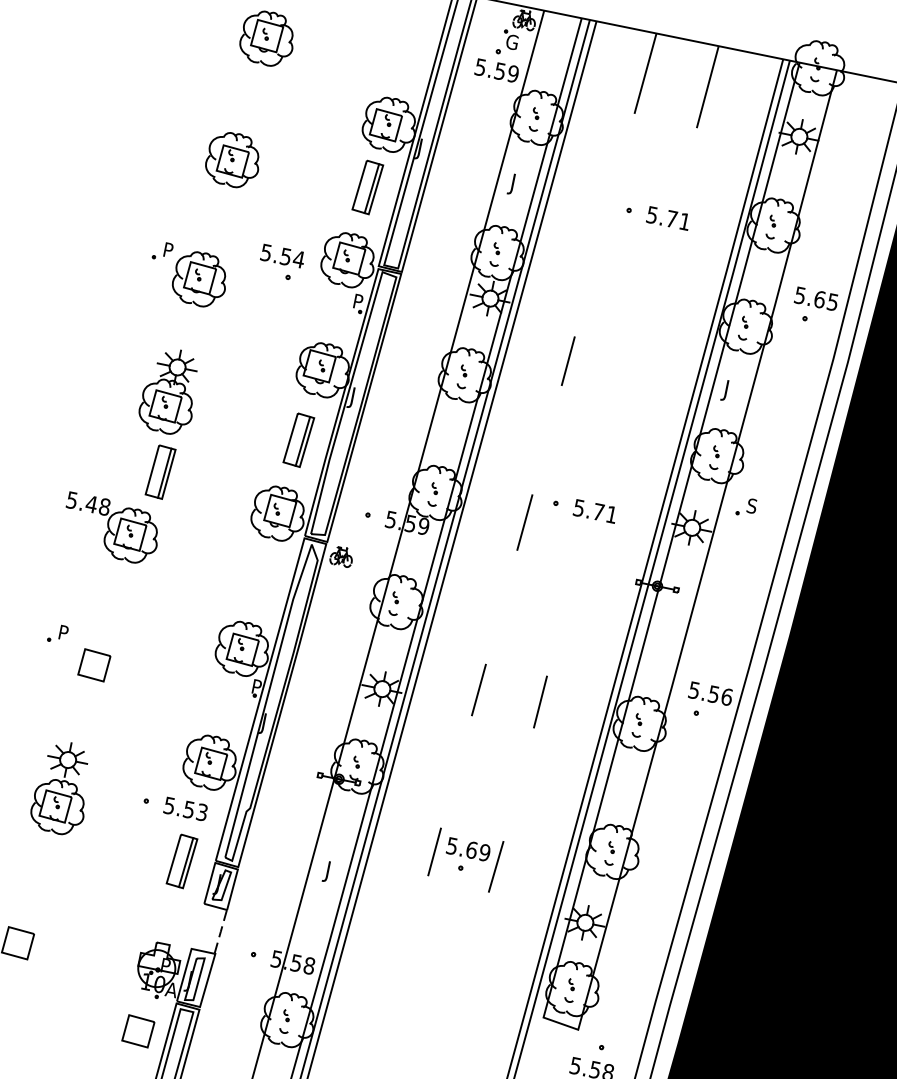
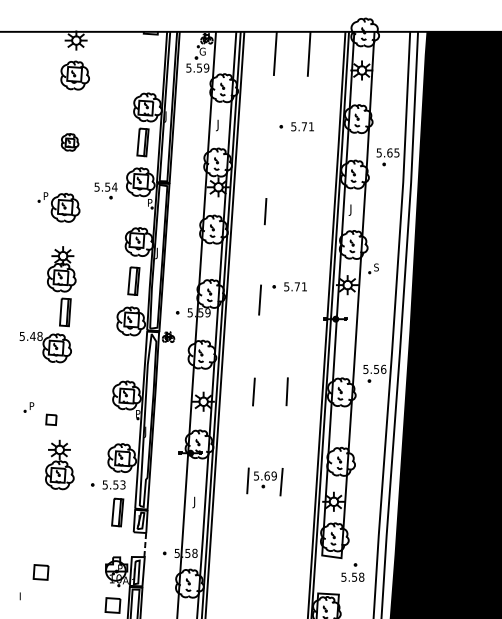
part: (232, 159) -> (69, 142), size x0.6
part: (94, 664) -> (51, 419), size x0.7
part: (62, 786) -> (59, 464), moved

